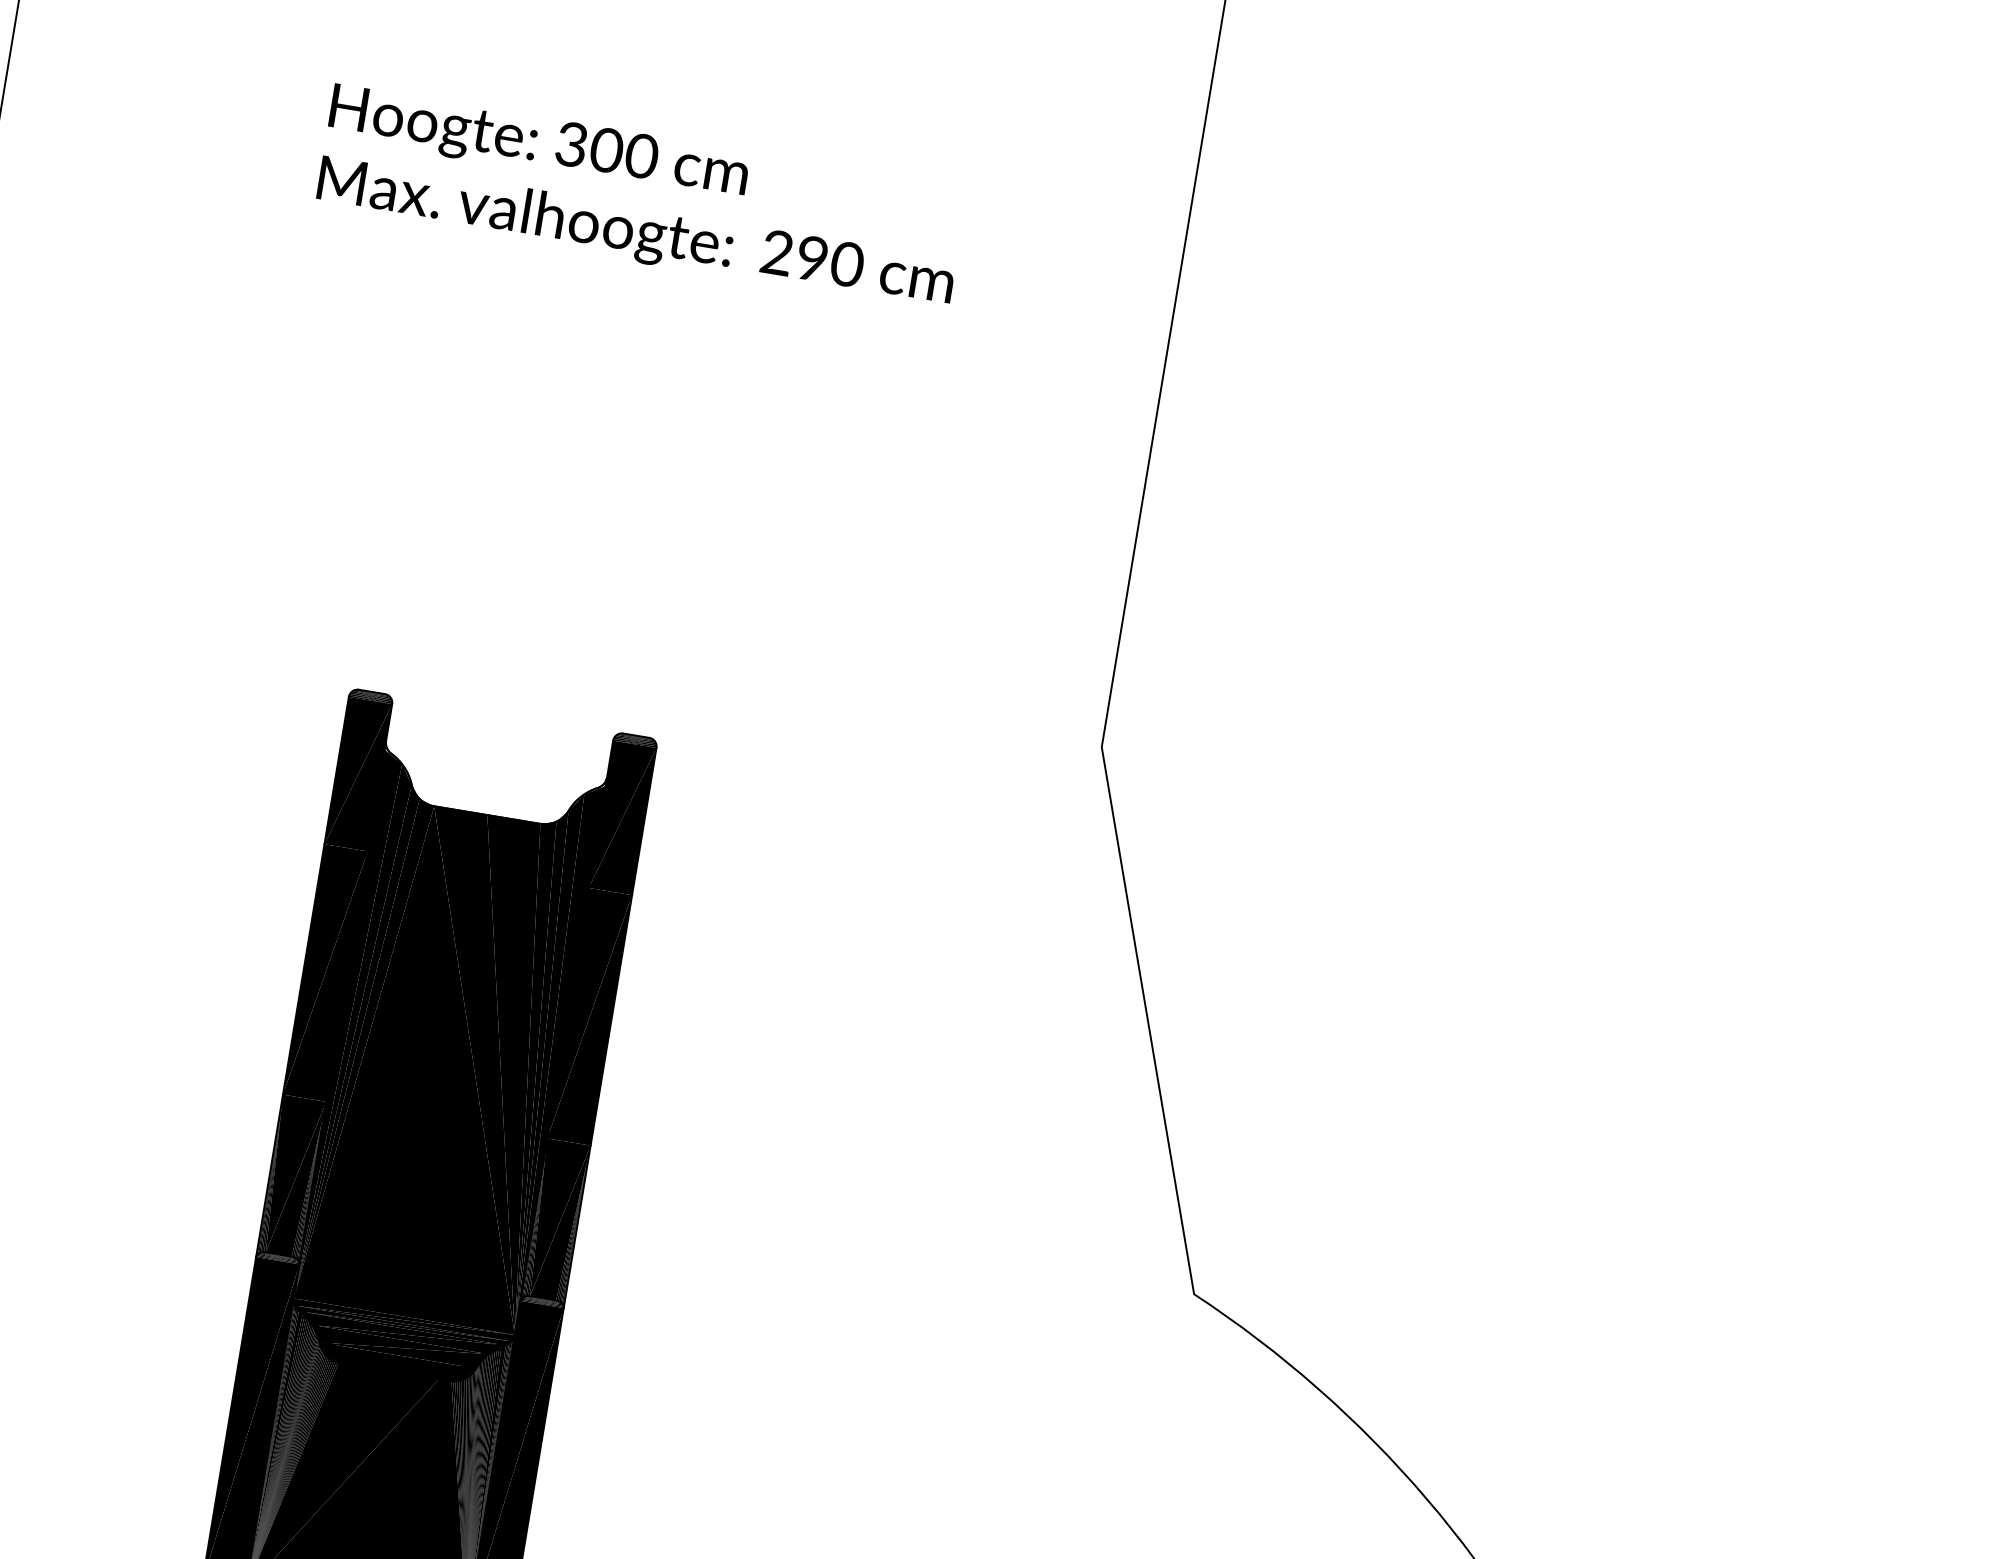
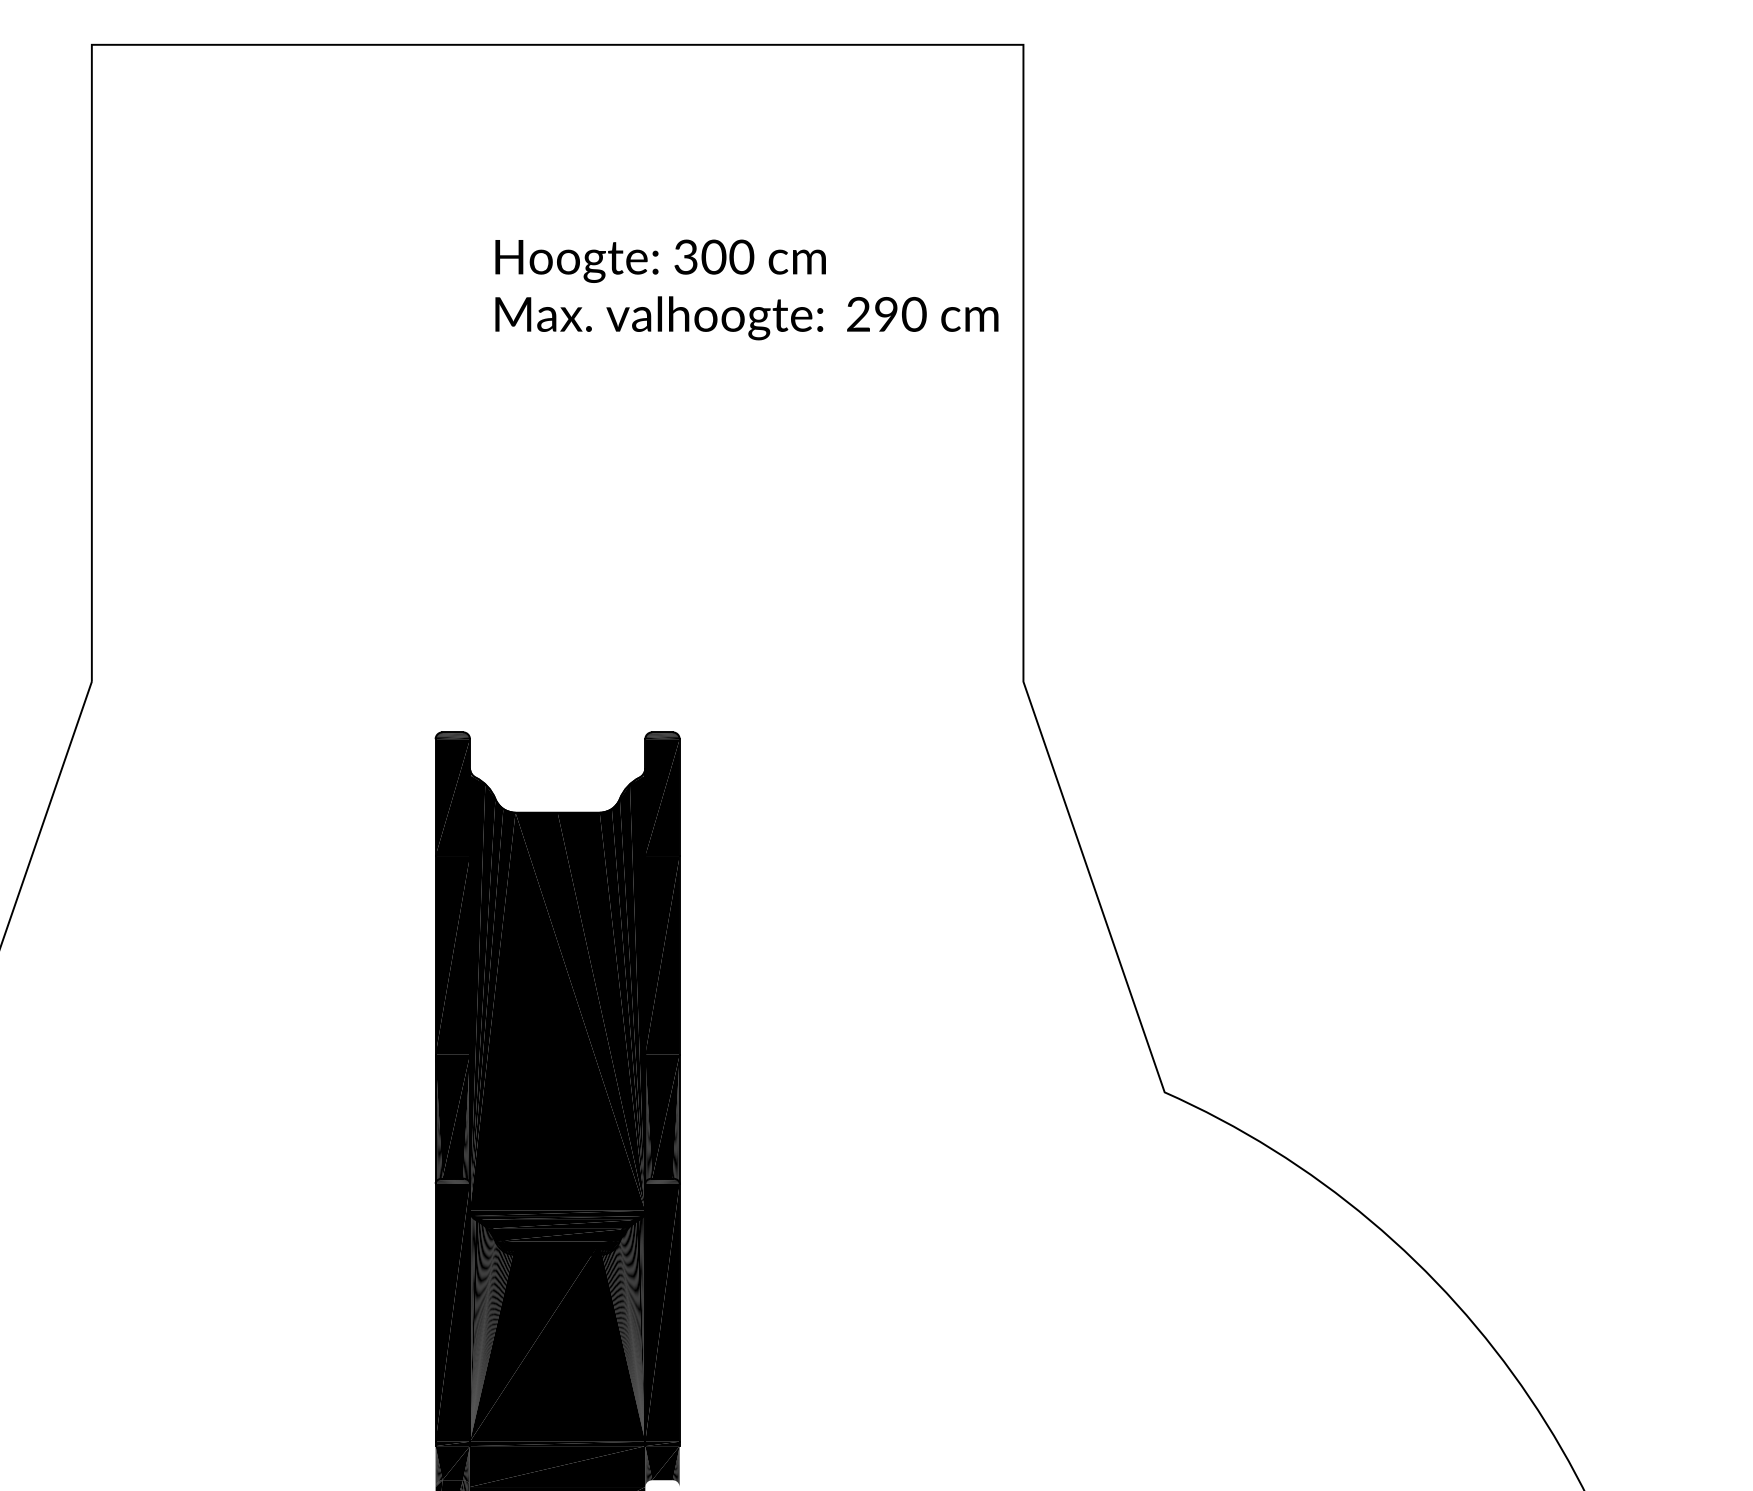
text: (641, 197) -> (746, 289), moved

